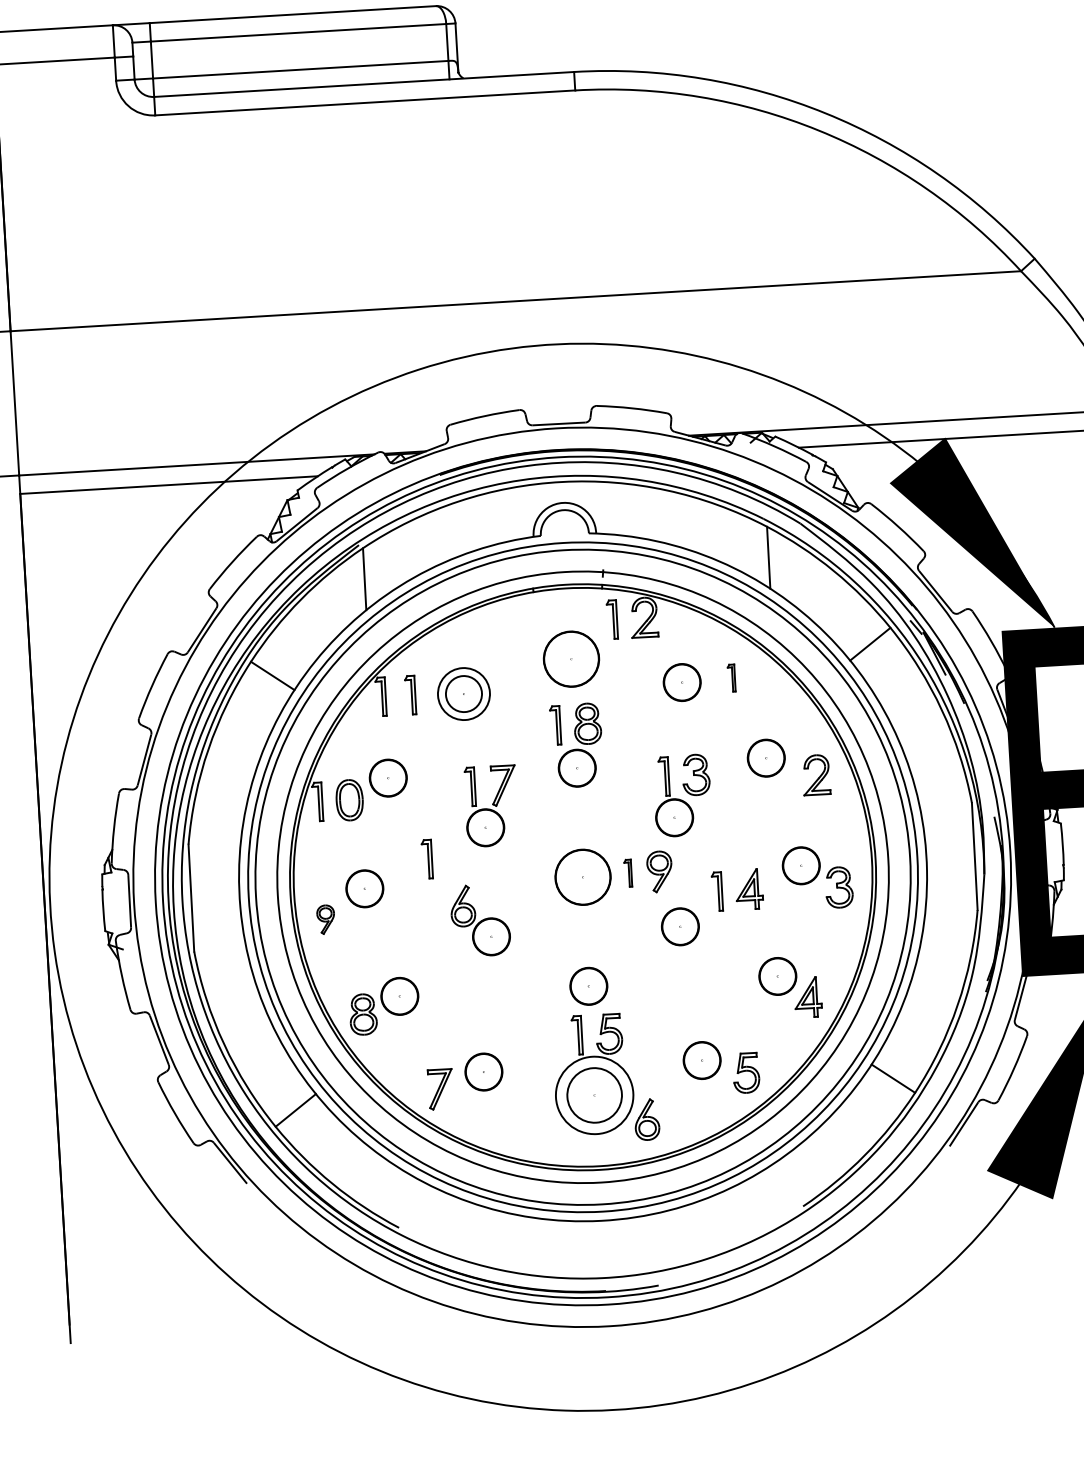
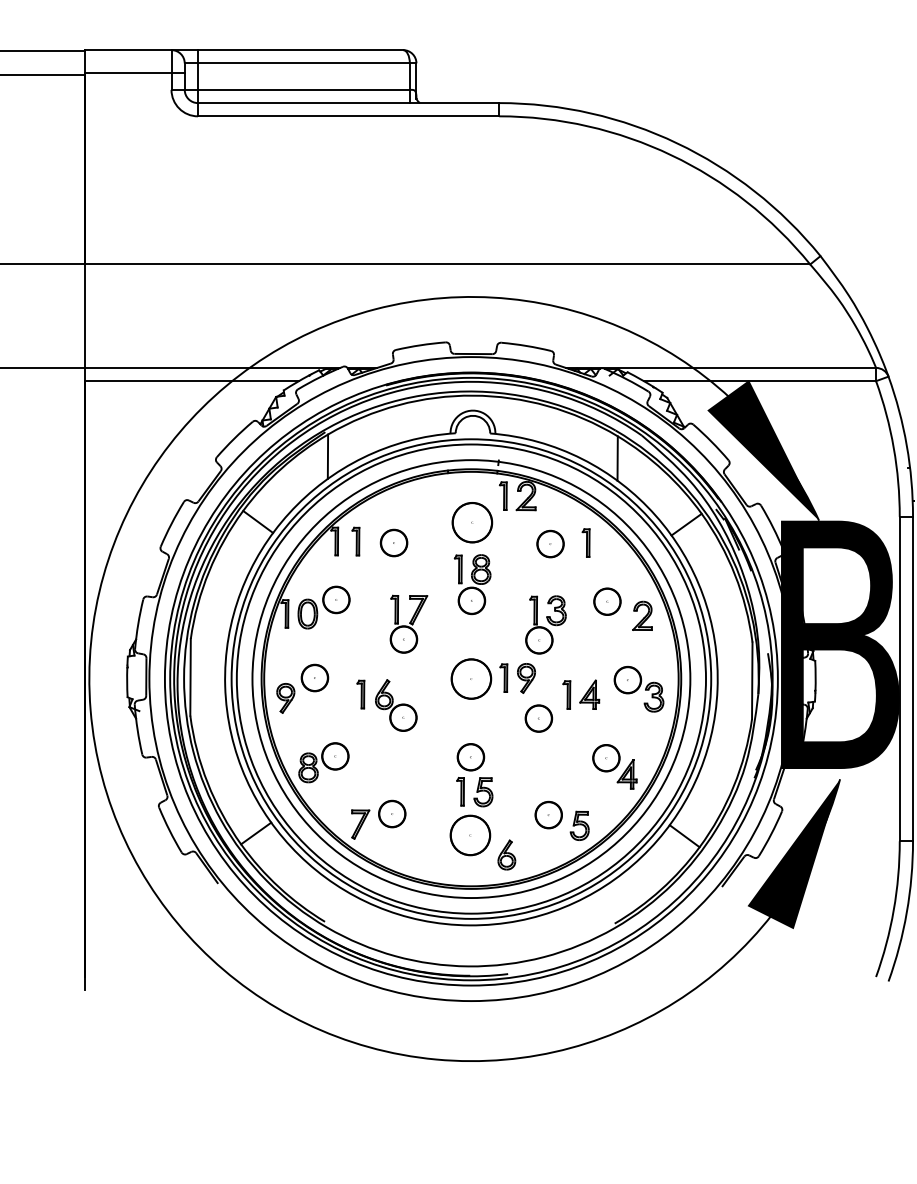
part: (730, 677) -> (585, 542), size x1.43
circle: (463, 693) -> (393, 542), size x0.71
part: (426, 859) -> (360, 694), moved
part: (627, 872) -> (503, 677), size x1.43
part: (325, 919) -> (285, 698), size x1.43
circle: (594, 1095) -> (470, 835), size x0.71

